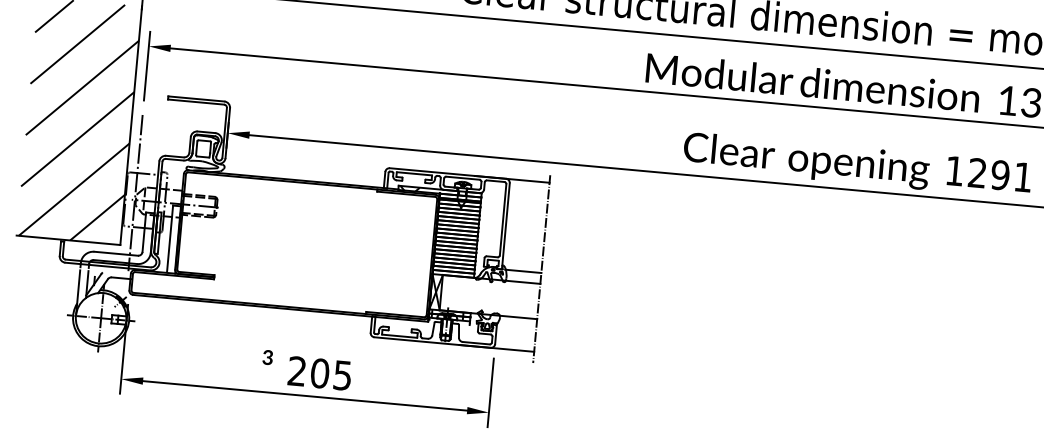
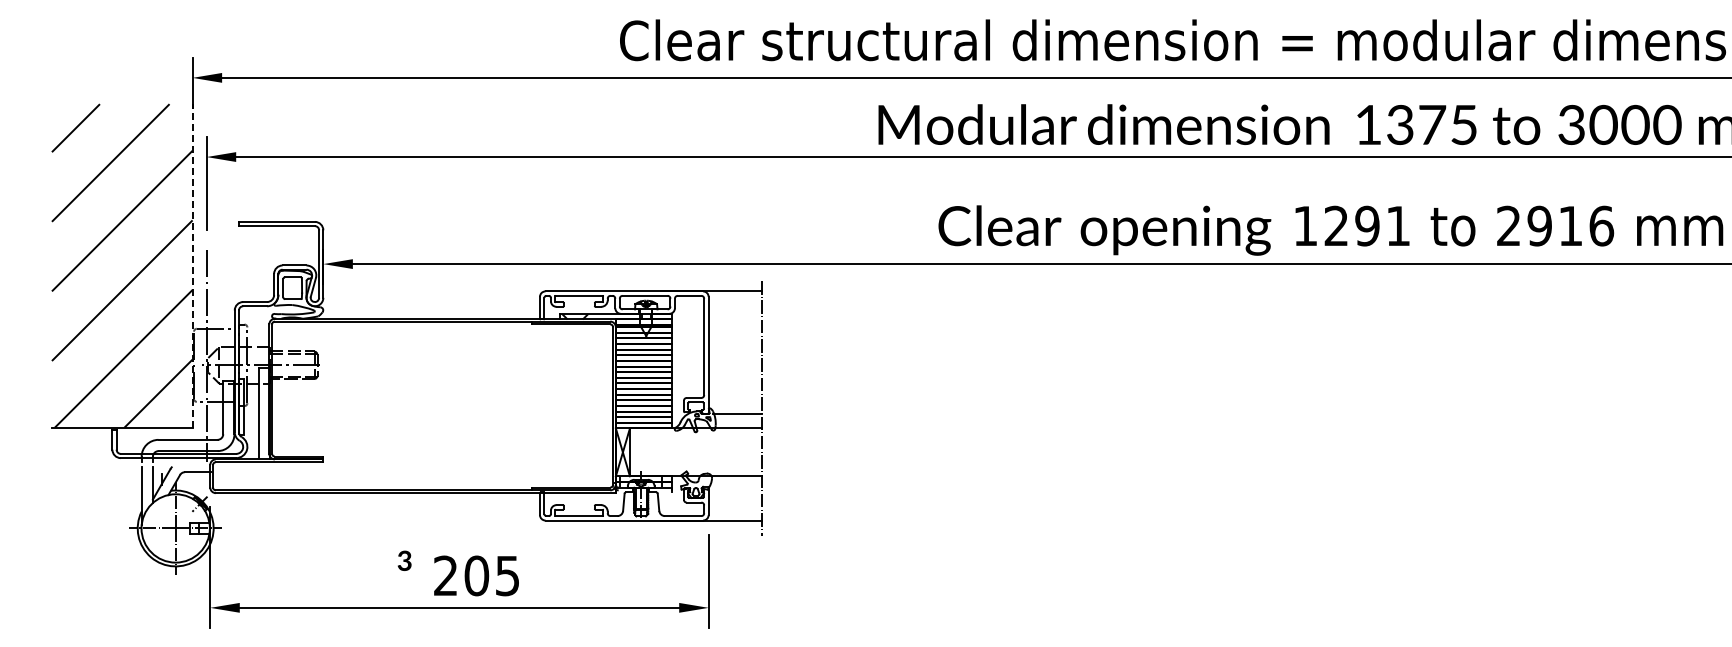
line: (131, 125) -> (192, 265), solid -> dashed

